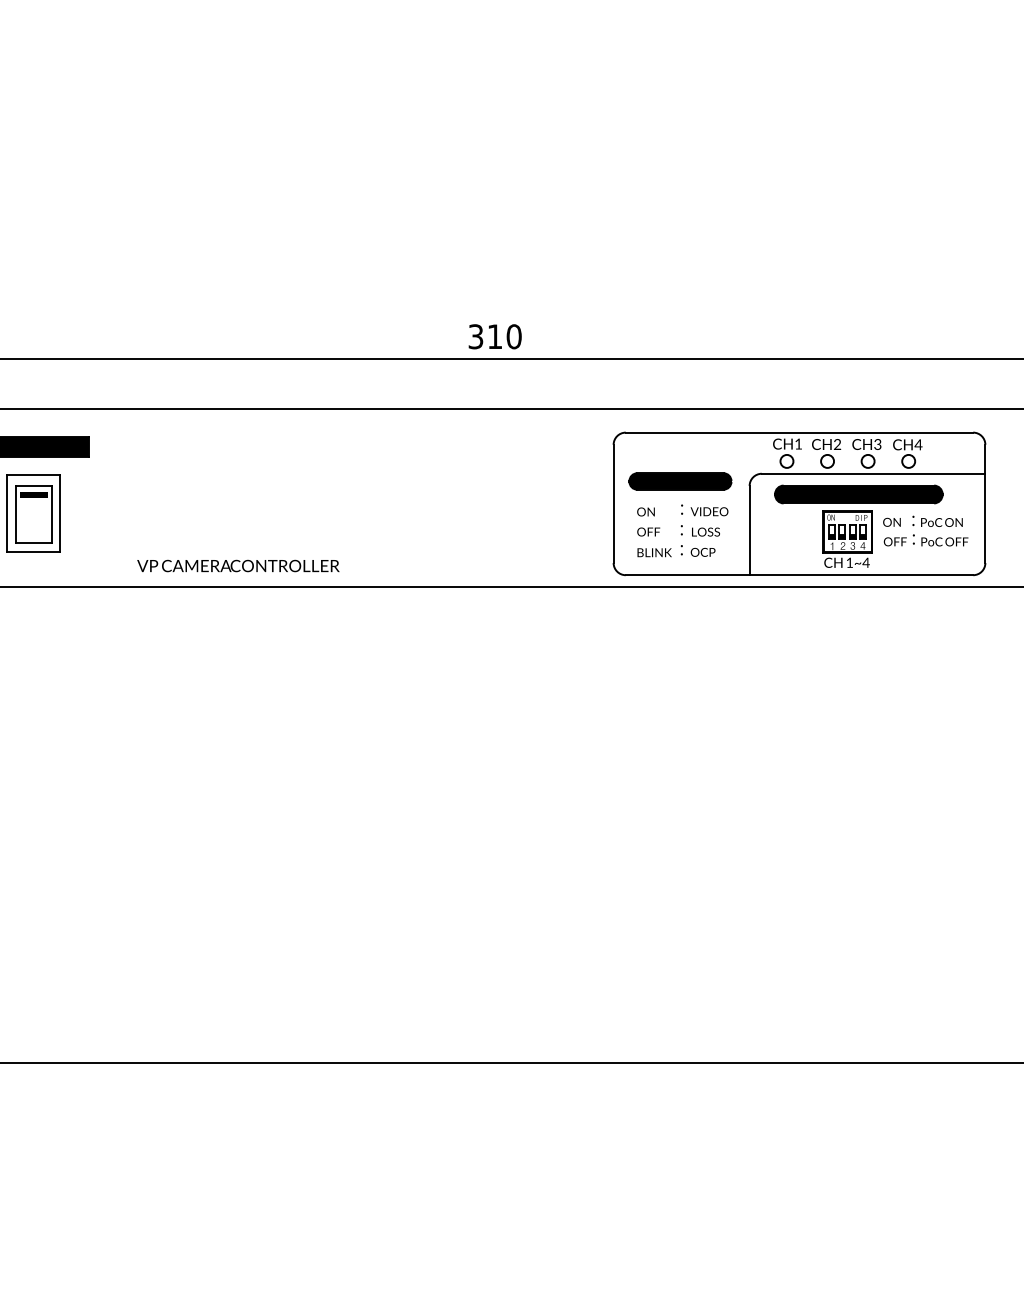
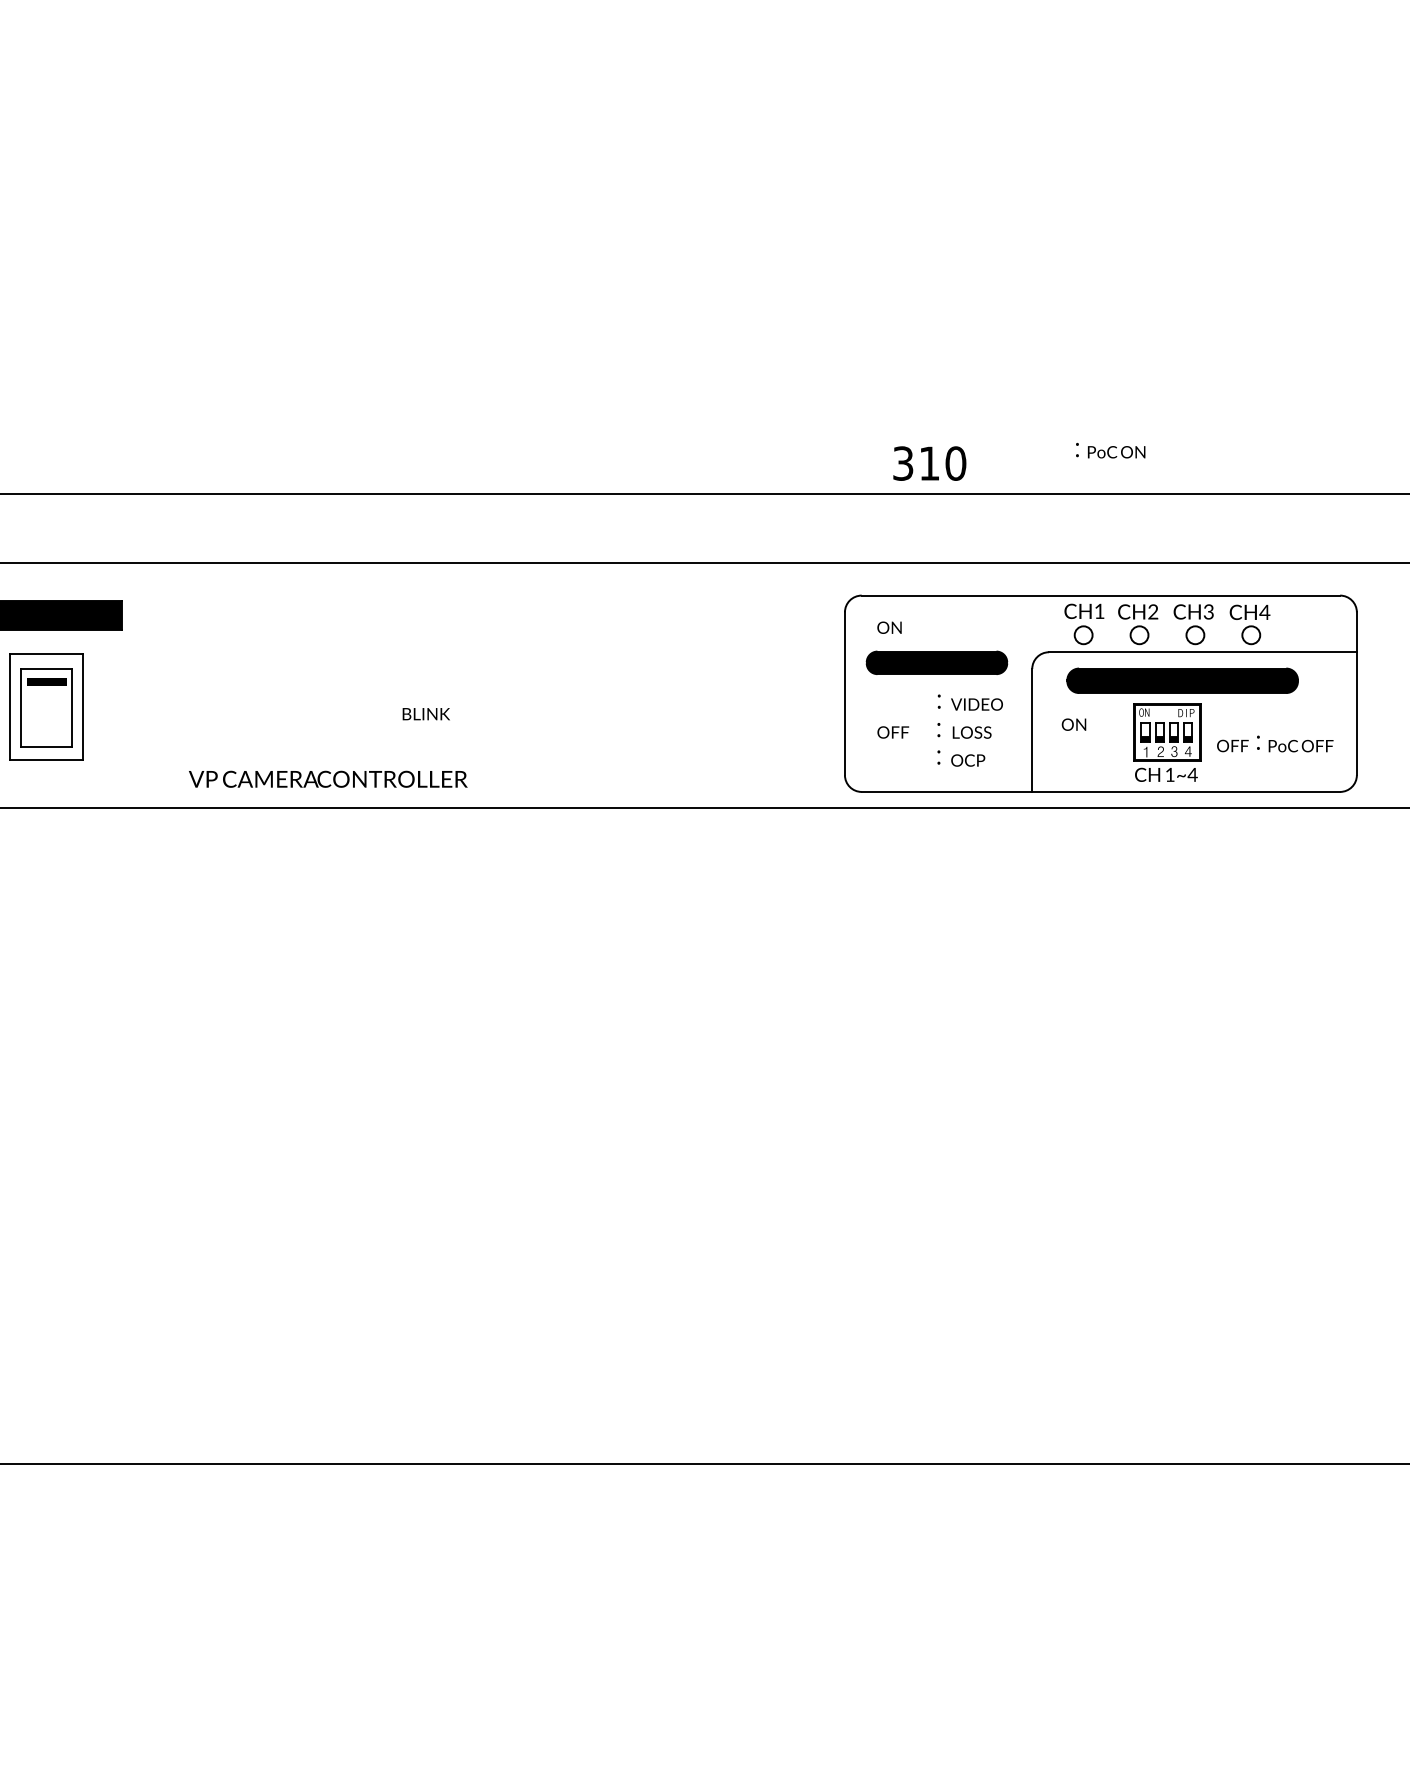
text: (494, 336) -> (928, 463), moved
text: (645, 511) -> (888, 627), moved
text: (937, 520) -> (1110, 449), moved
text: (891, 521) -> (1073, 723), moved
text: (654, 552) -> (426, 713), moved

